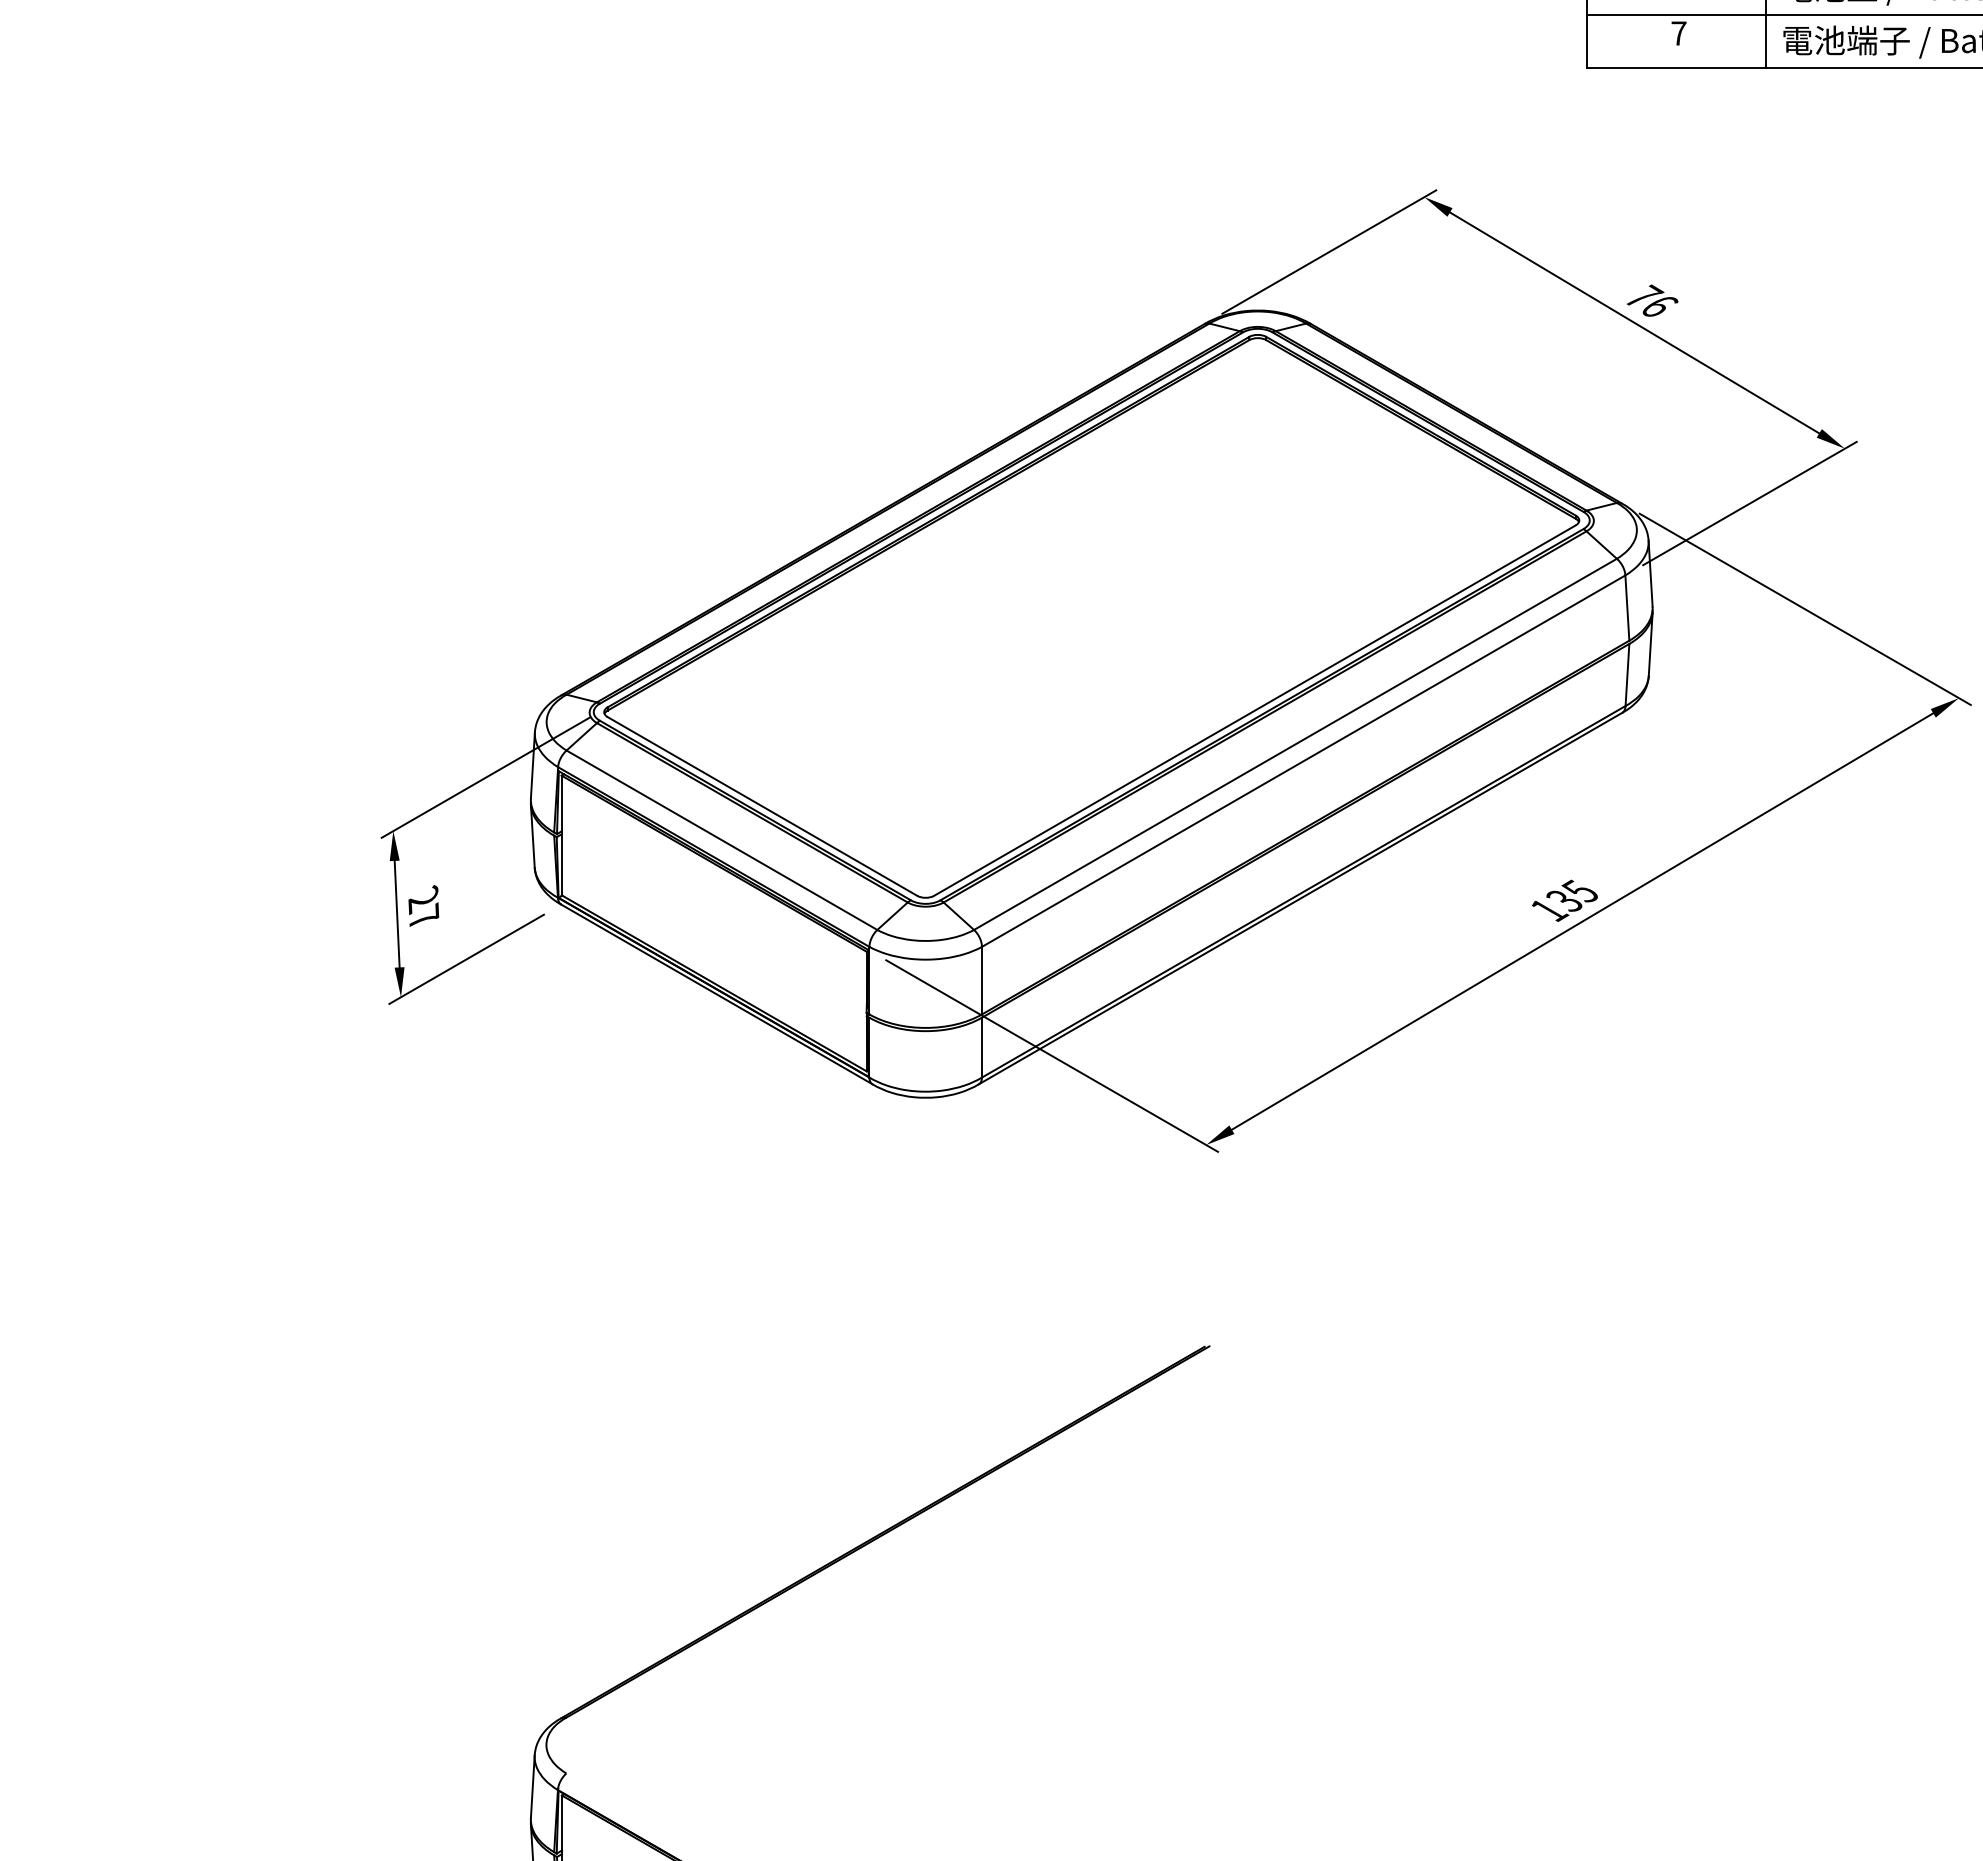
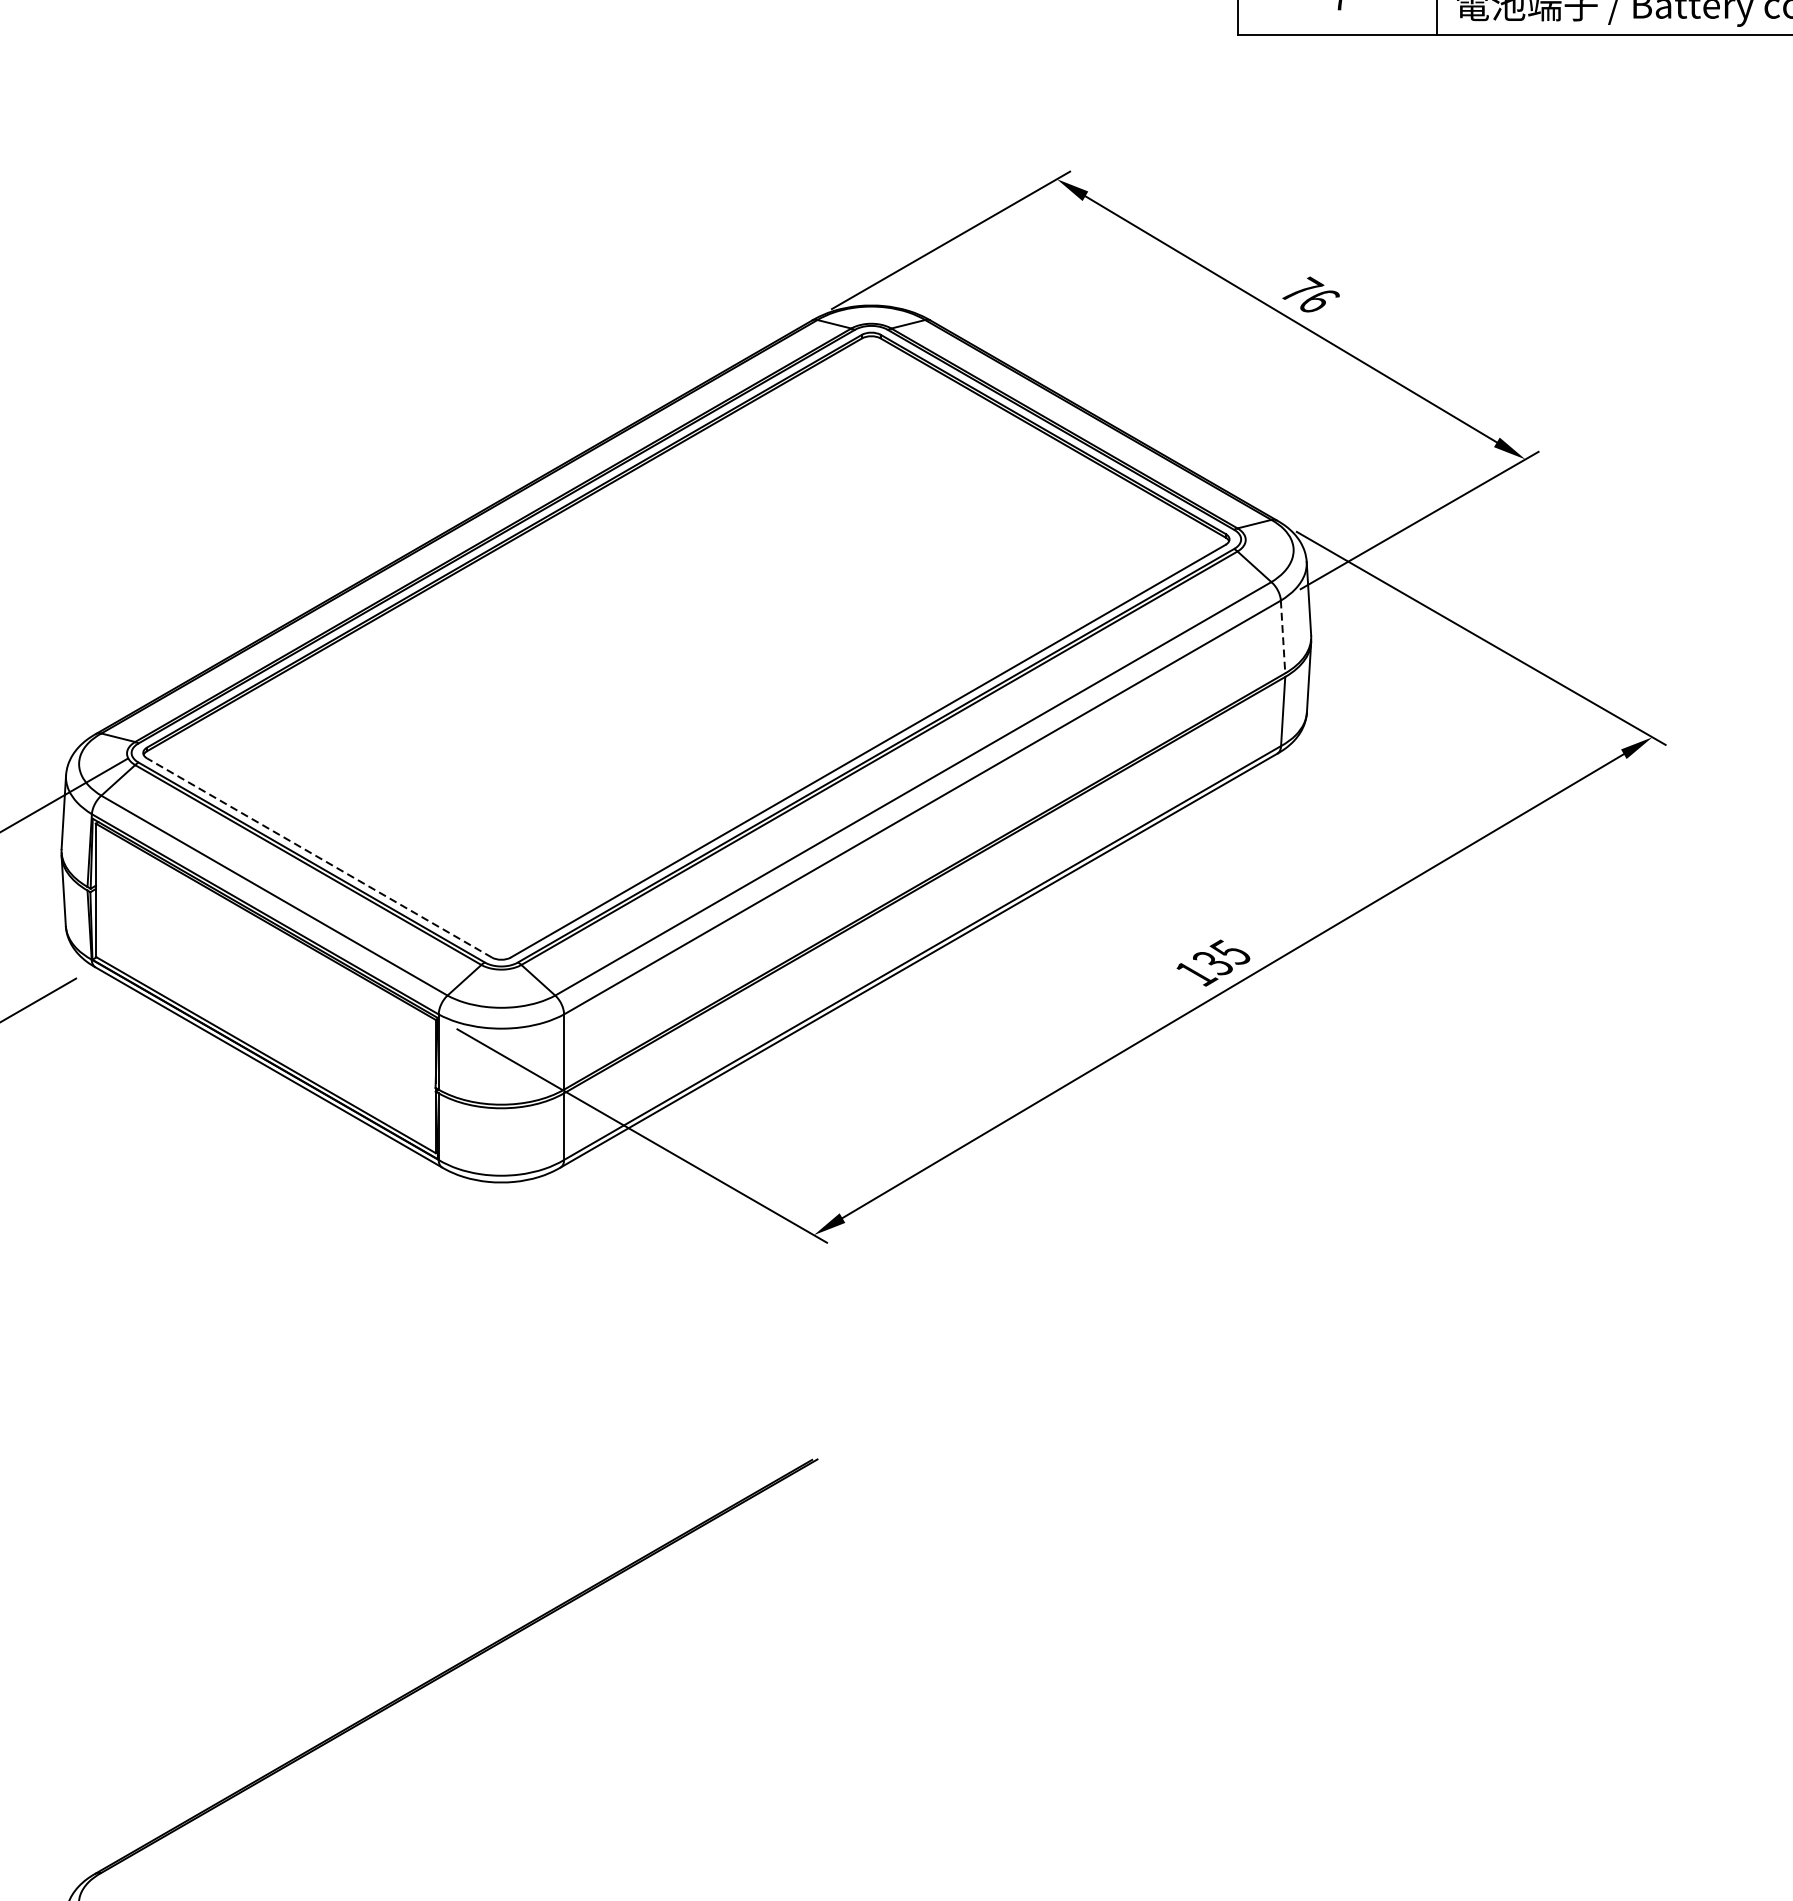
line: (1627, 608) -> (1283, 637), solid -> dashed
line: (762, 806) -> (319, 858), solid -> dashed

